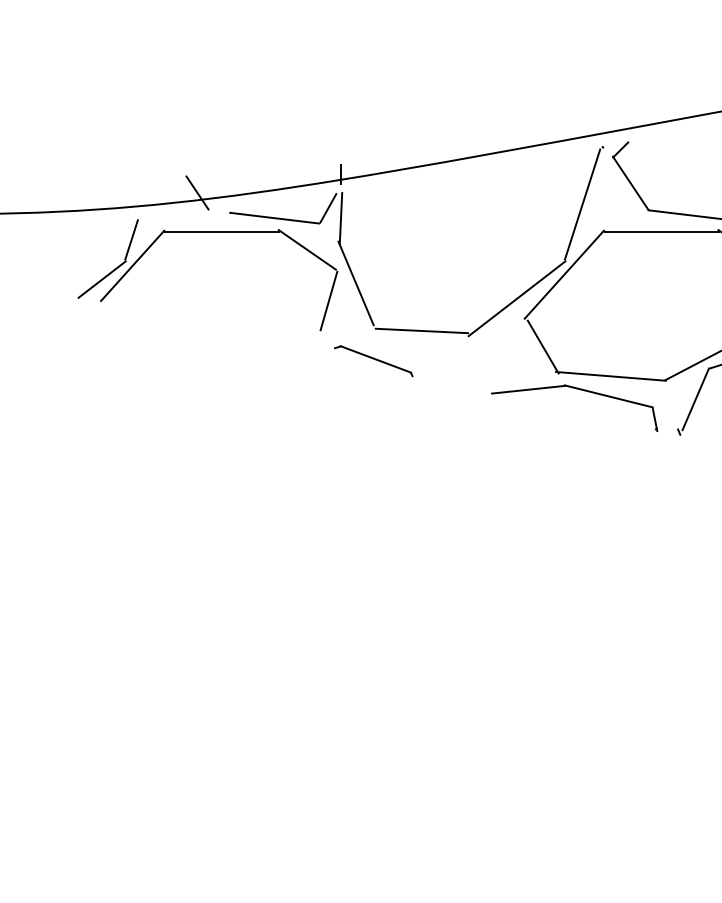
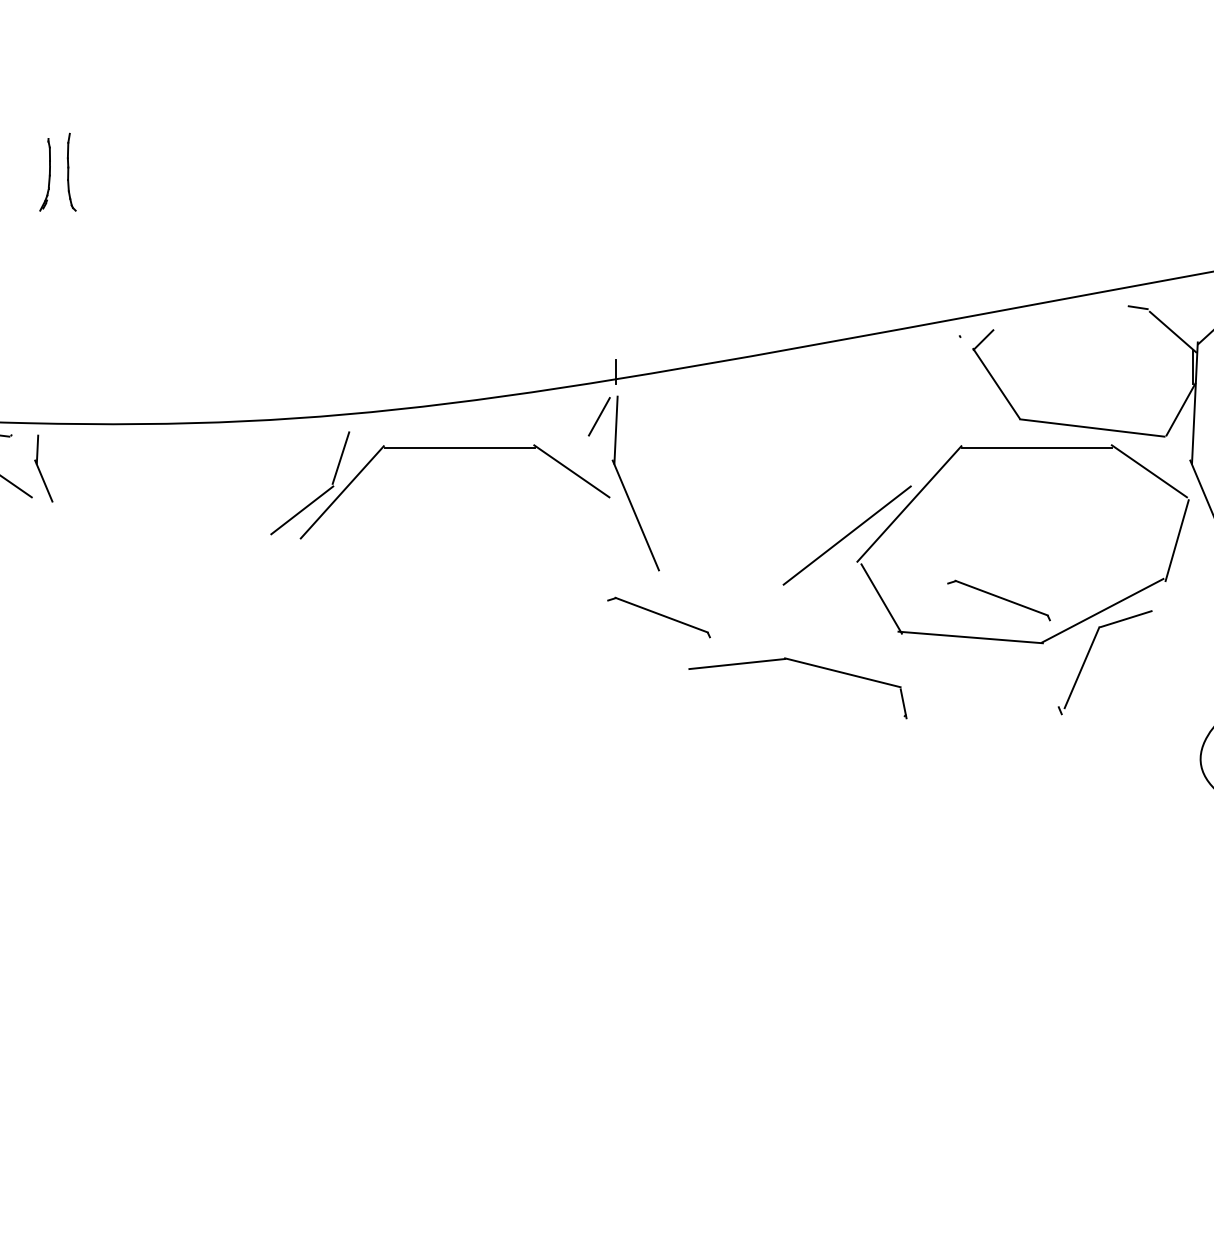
line: (197, 192) -> (427, 396), removed
line: (582, 204) -> (933, 411), removed
line: (274, 218) -> (528, 429), removed
line: (329, 301) -> (600, 538), removed
line: (422, 330) -> (722, 577), removed
part: (632, 348) -> (998, 600), added
part: (579, 390) -> (804, 664), moved

